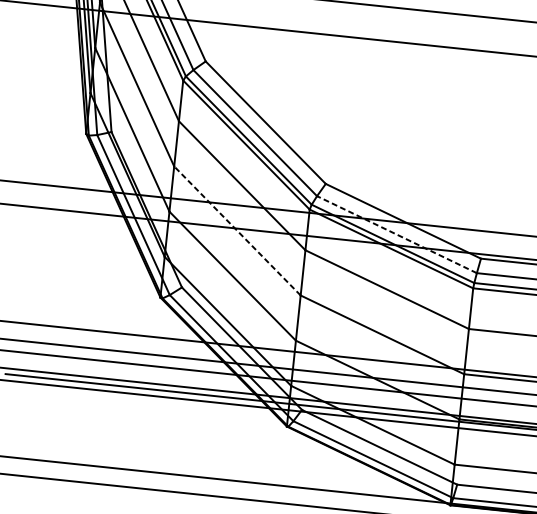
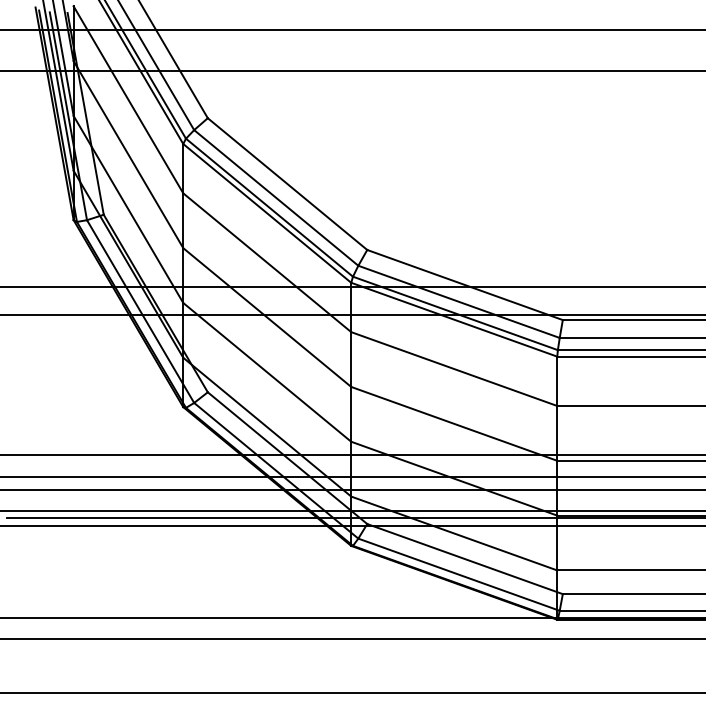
line: (237, 230) -> (267, 317), dashed -> solid
line: (397, 234) -> (459, 301), dashed -> solid

